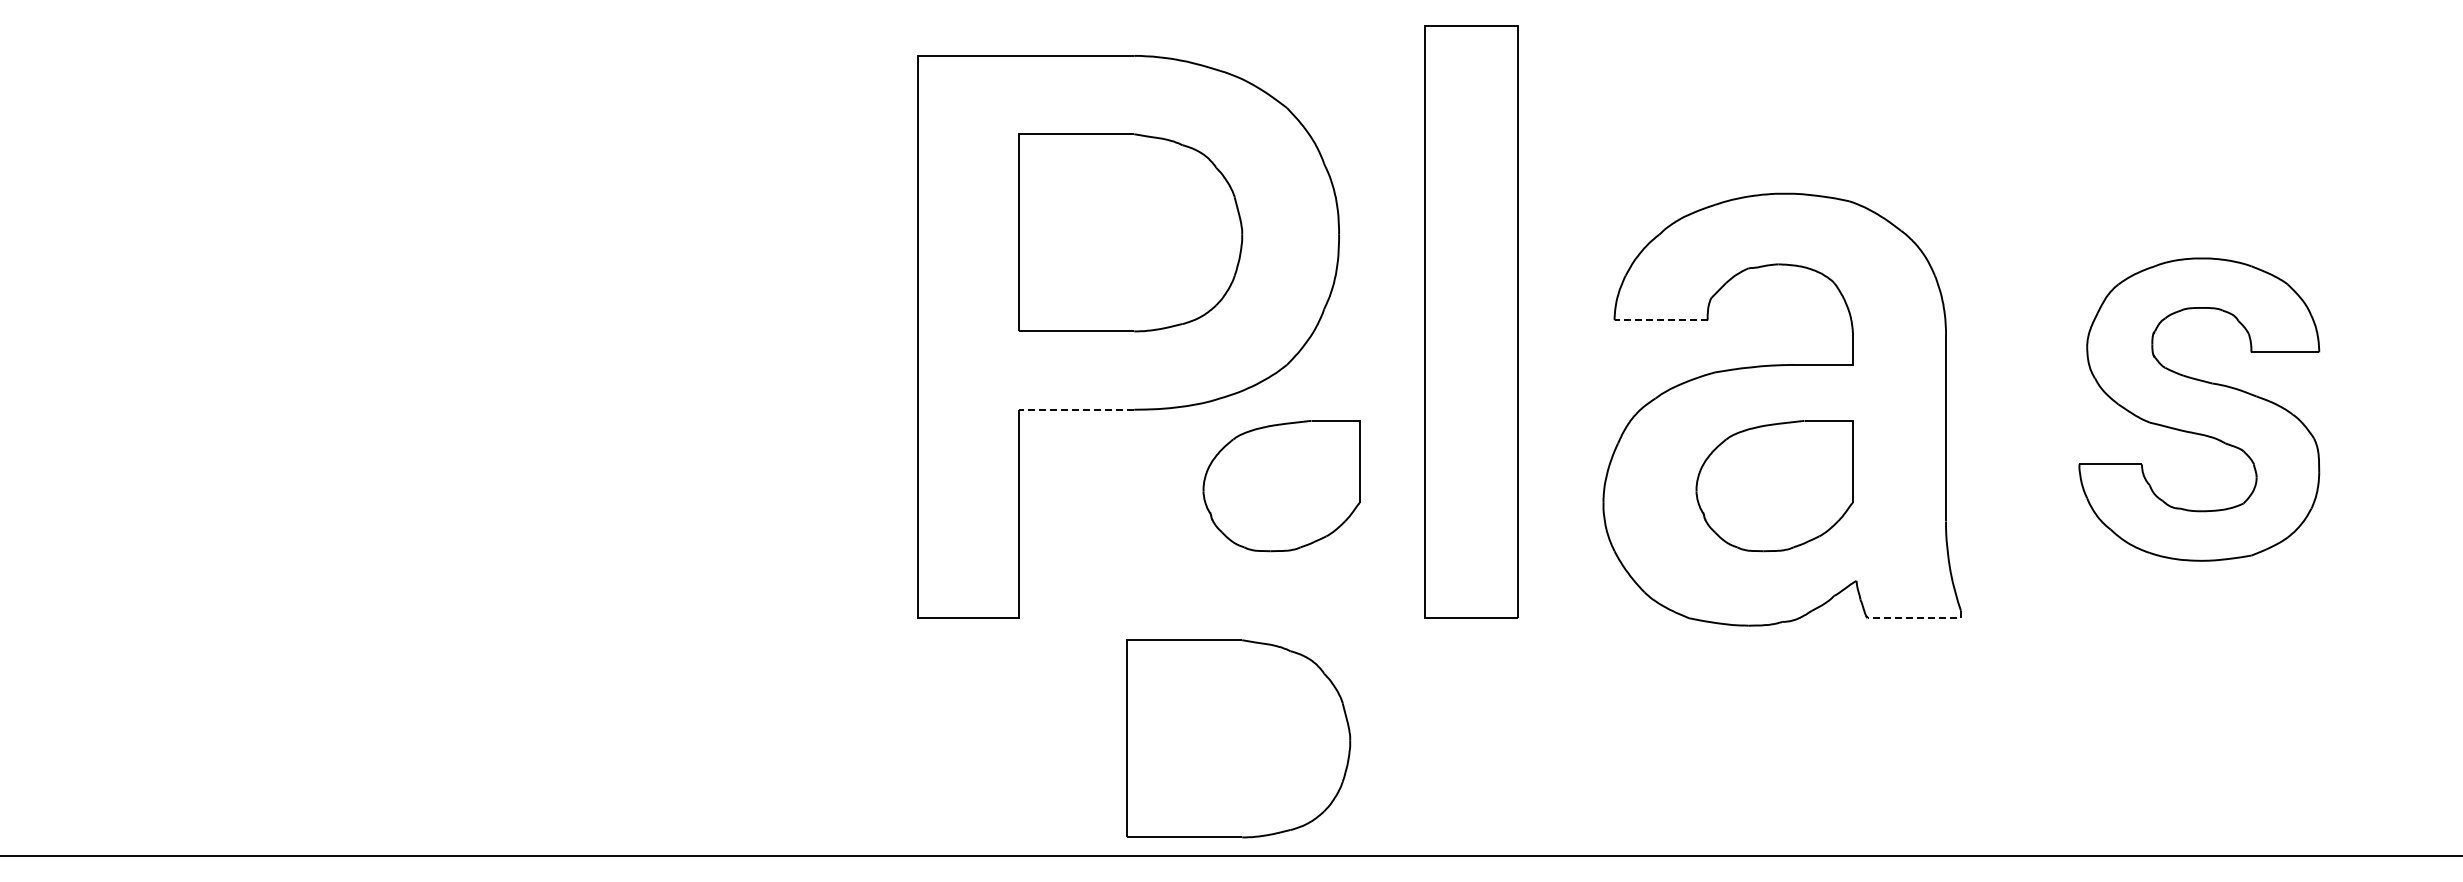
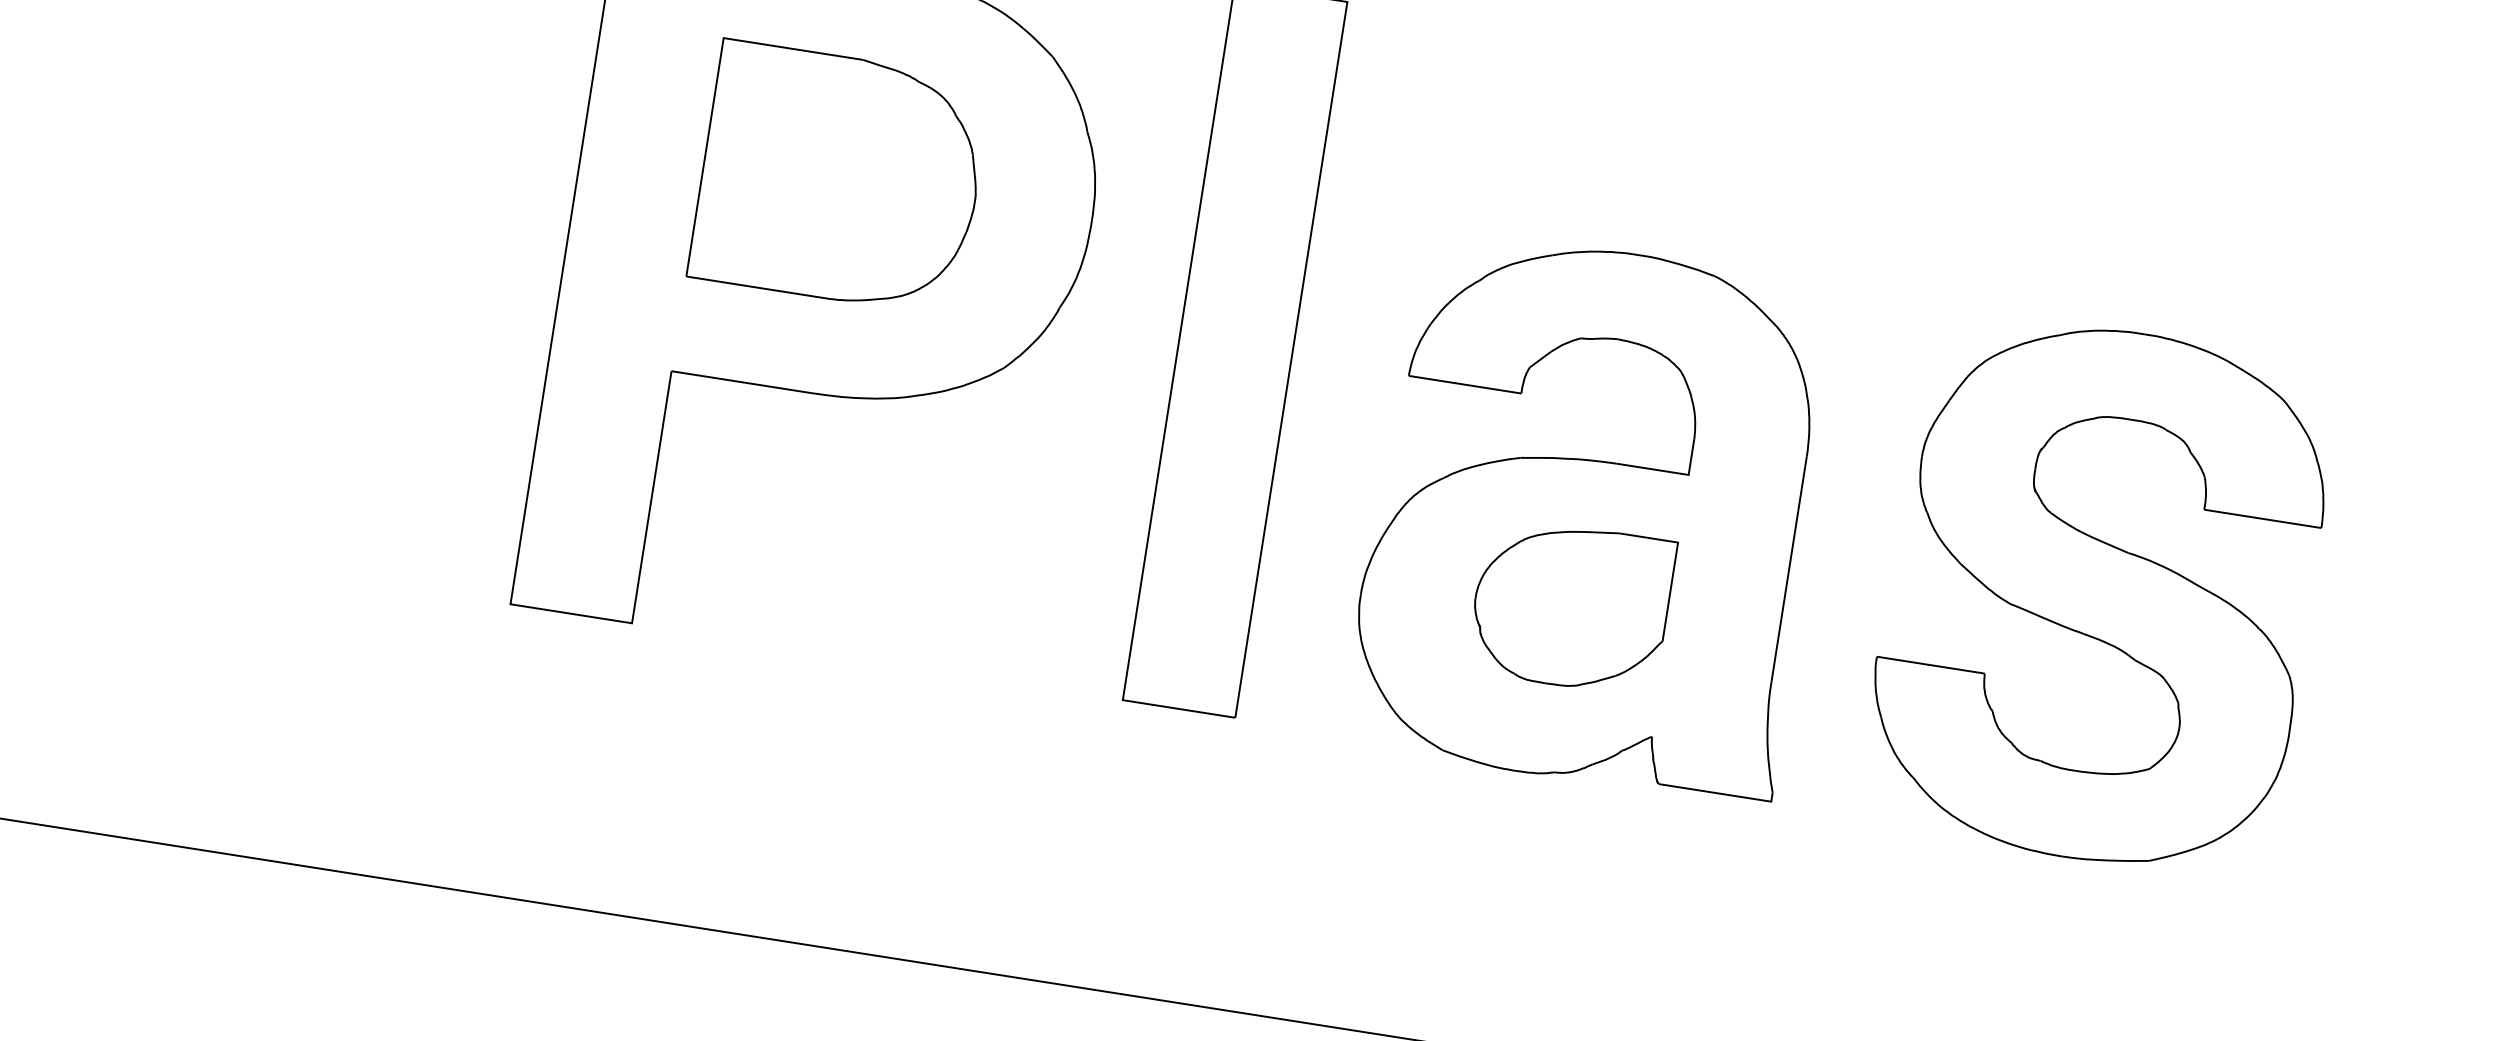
line: (1661, 320) -> (1465, 384), dashed -> solid
line: (1076, 409) -> (741, 381), dashed -> solid
part: (2199, 409) -> (2099, 594), size x1.43
part: (1281, 486) -> (974, 513), removed
line: (1918, 618) -> (1719, 793), dashed -> solid
part: (1238, 738) -> (874, 810), removed

